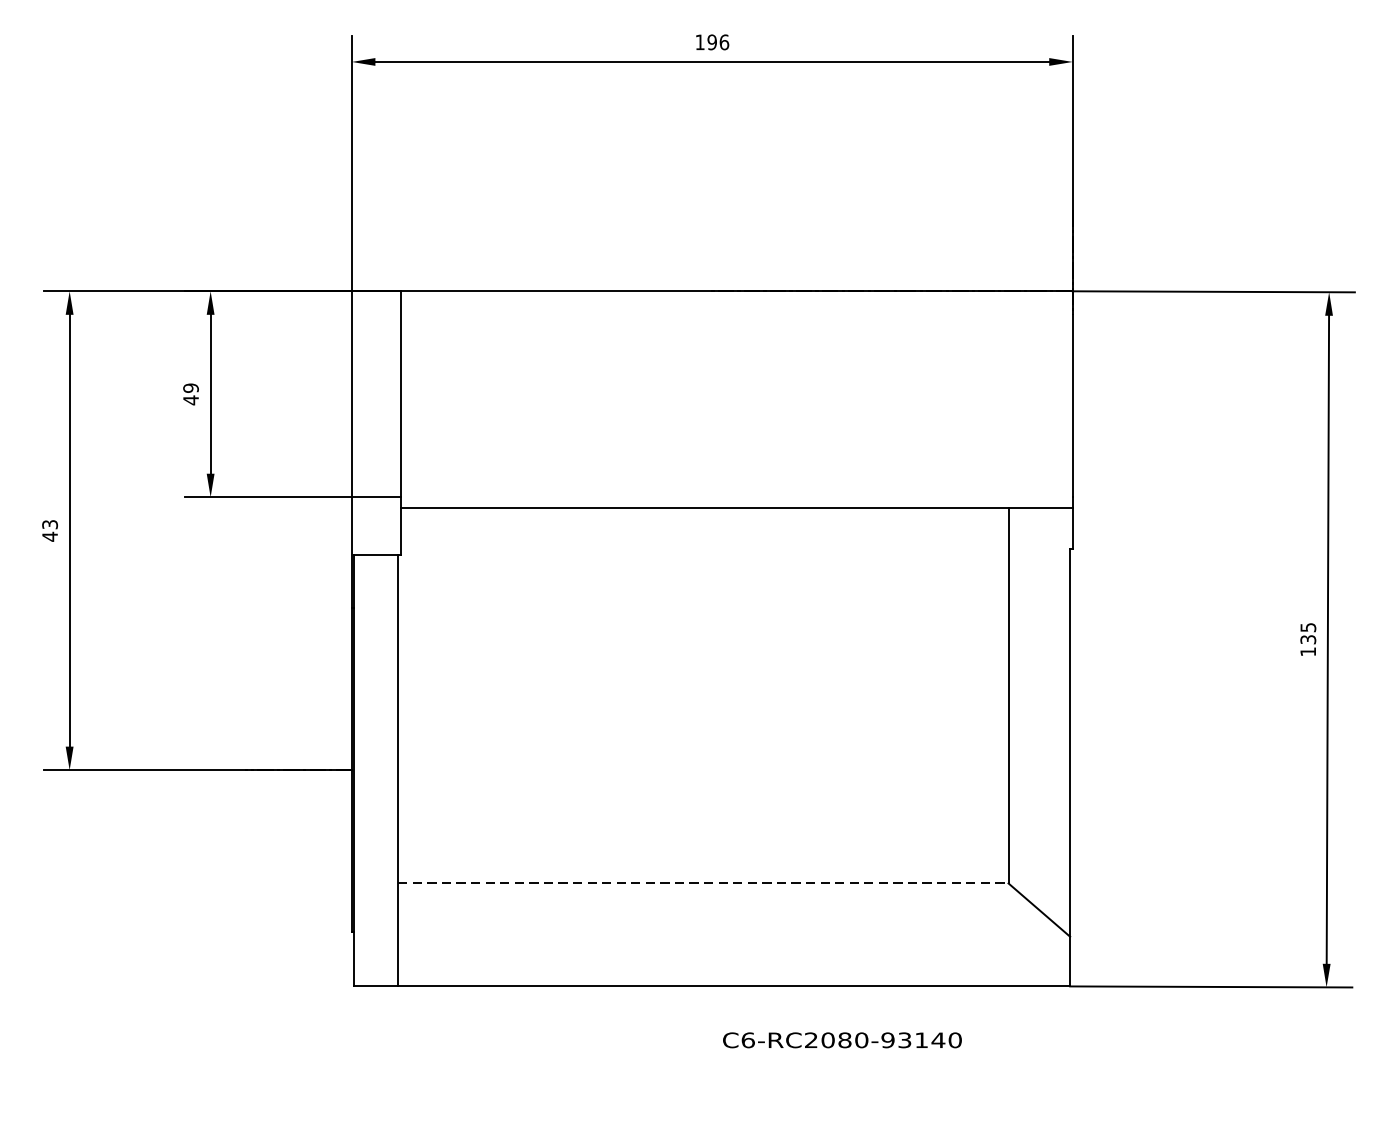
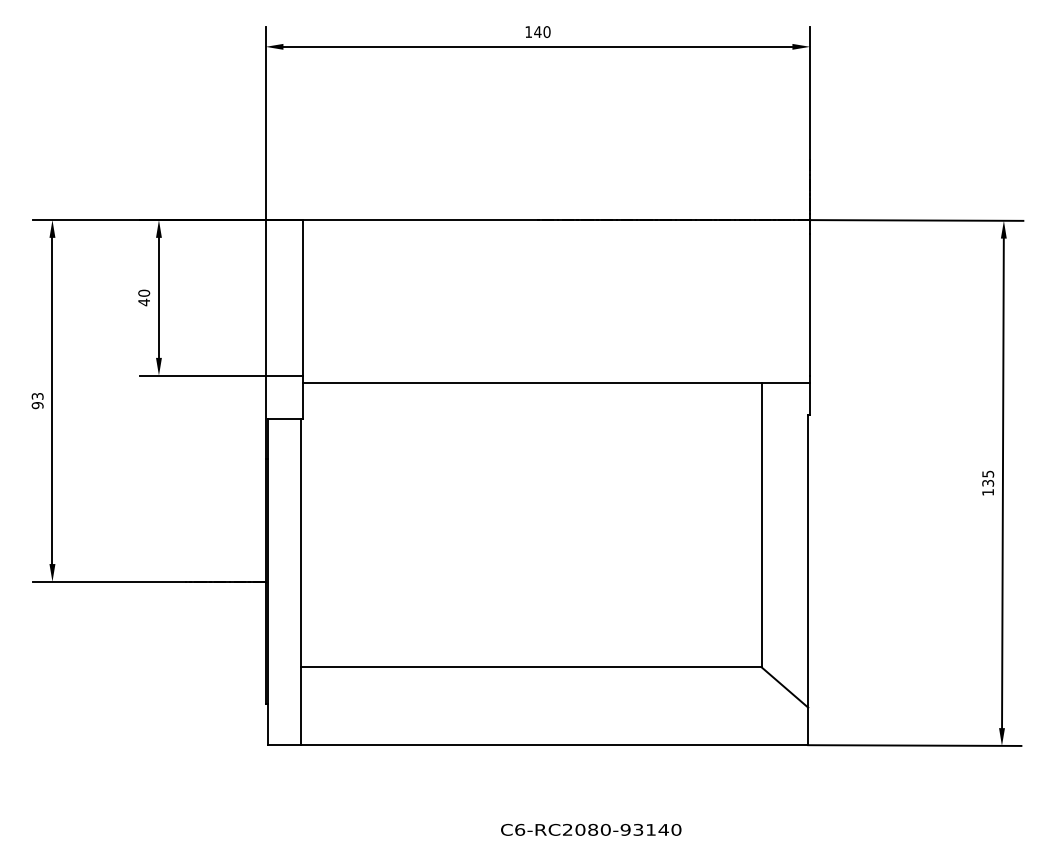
text: (718, 41) -> (542, 31), 196 -> 140
text: (191, 388) -> (144, 293), 49 -> 40
text: (49, 536) -> (37, 405), 43 -> 93
line: (703, 883) -> (531, 667), dashed -> solid
text: (842, 1039) -> (591, 829), moved

